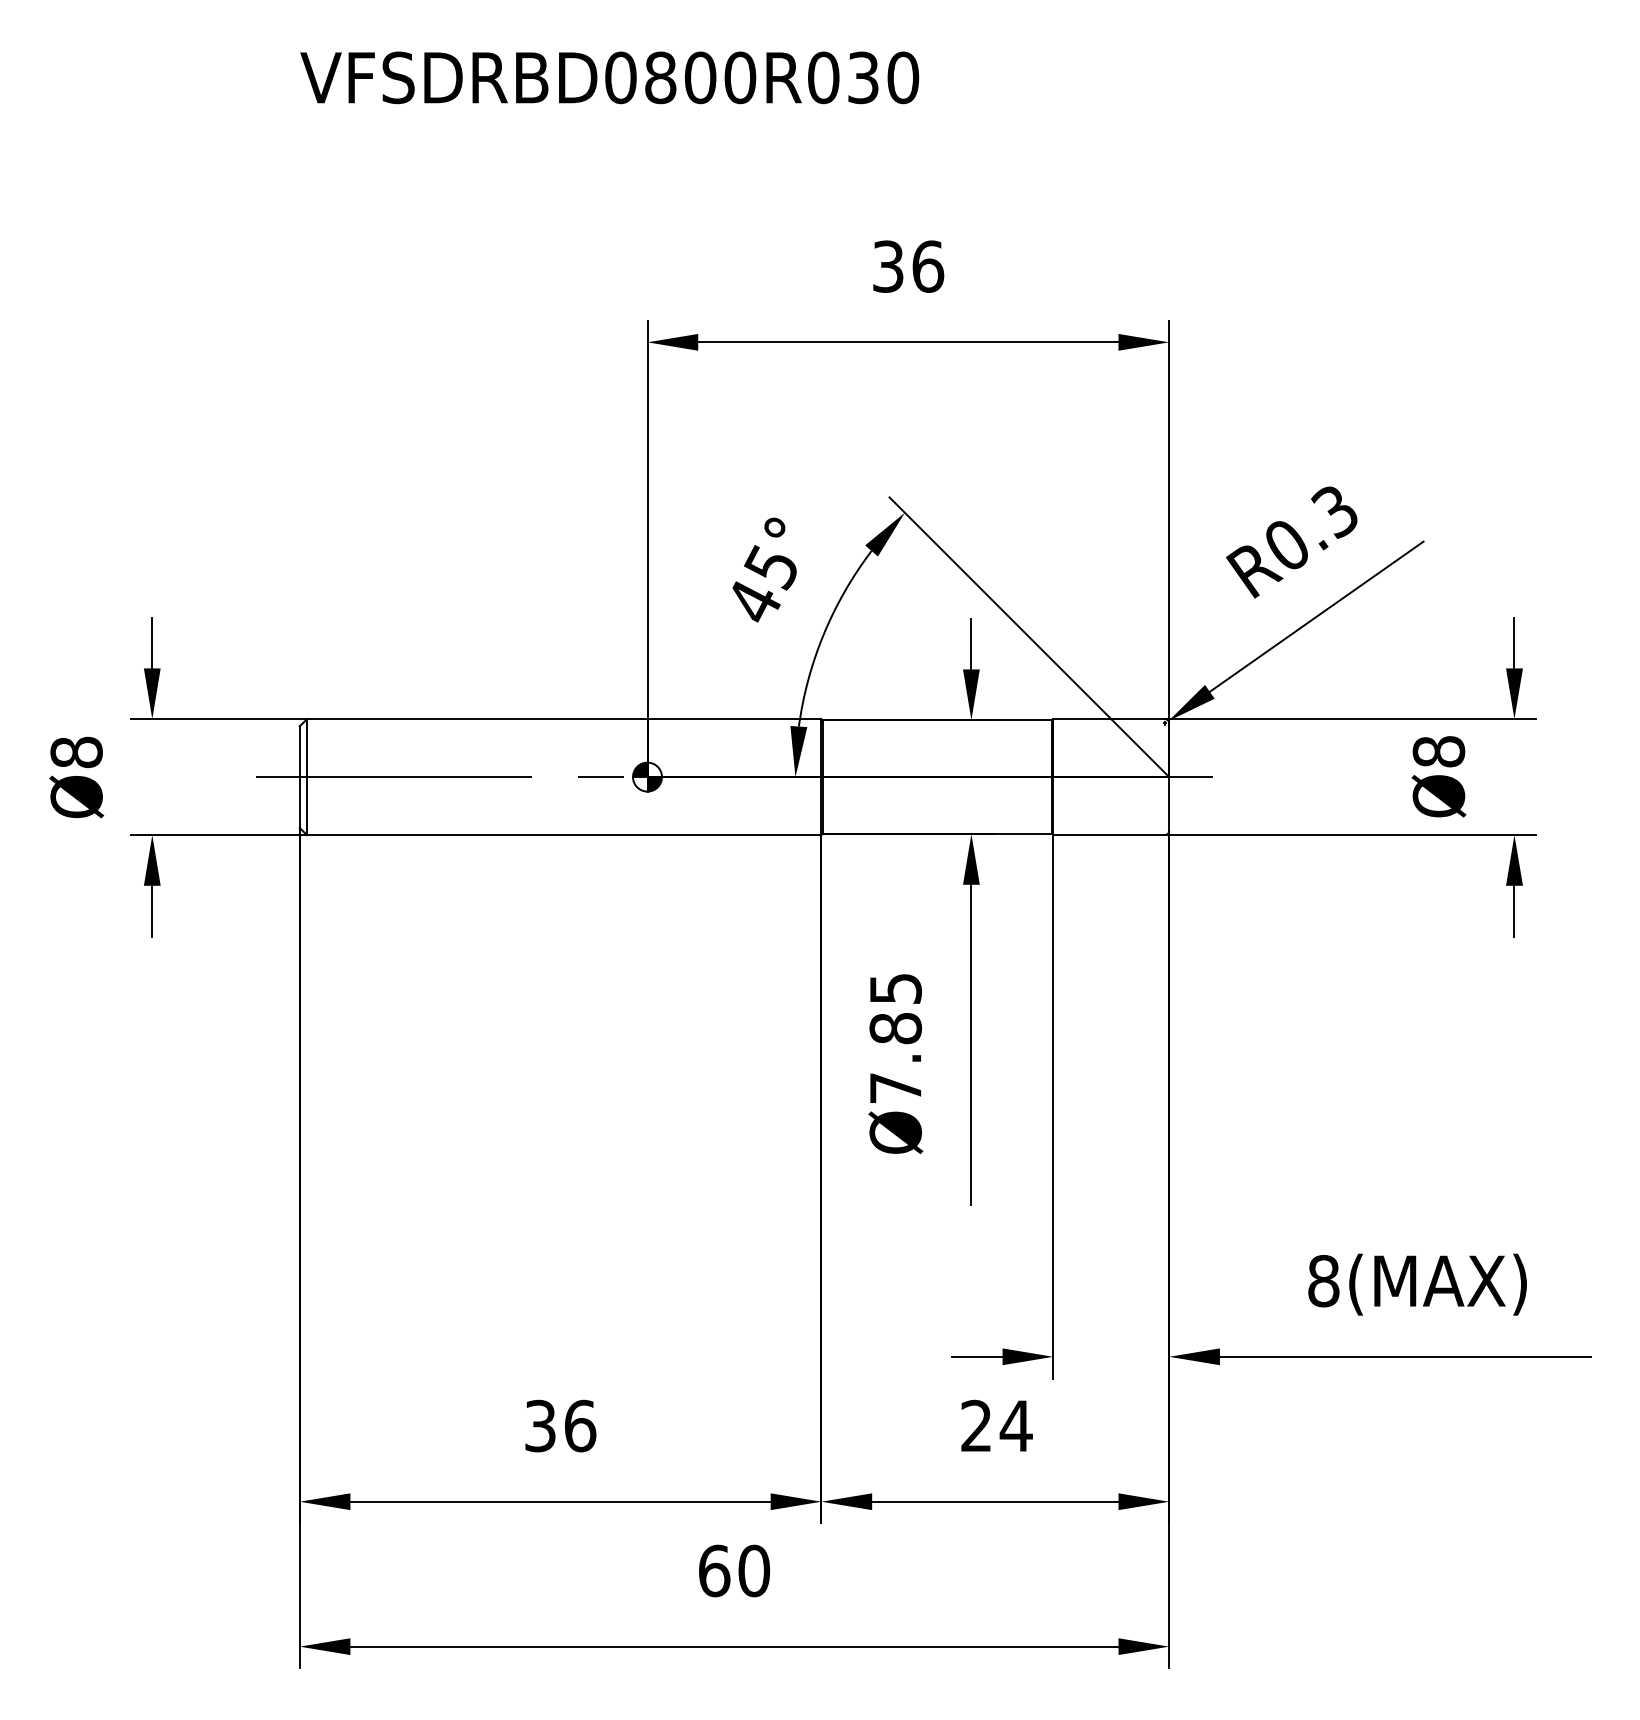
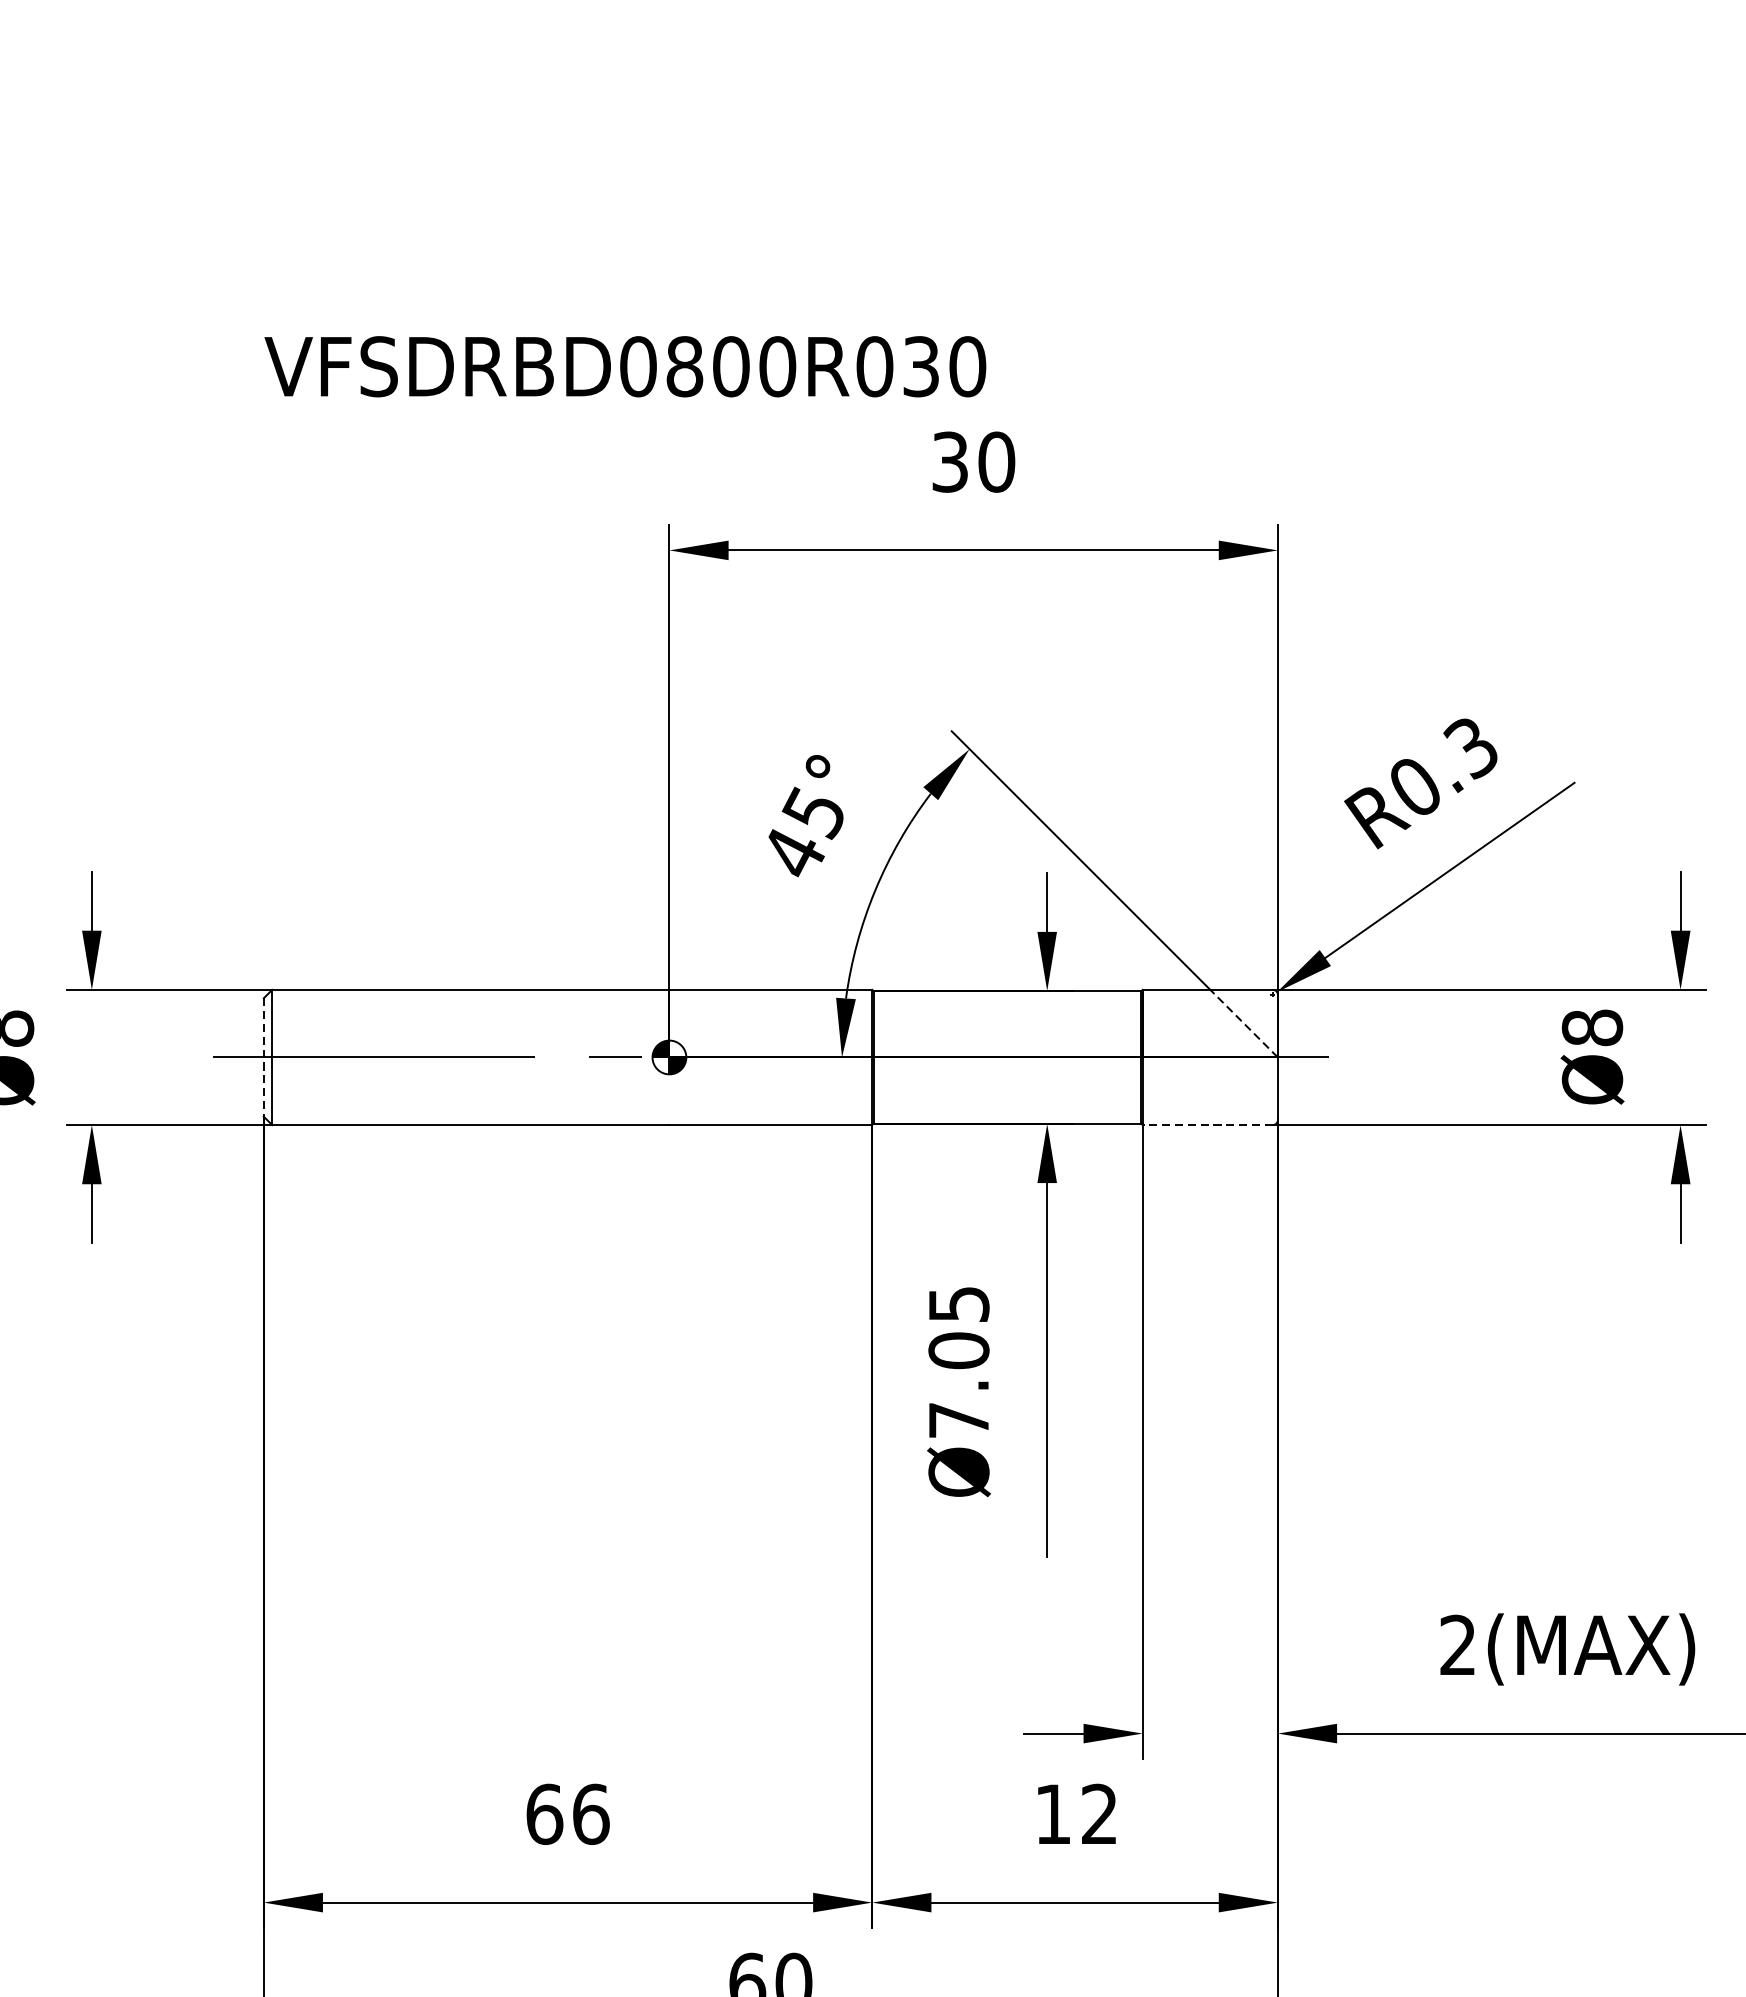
text: (609, 77) -> (625, 366), moved
text: (928, 266) -> (997, 461), 36 -> 30
line: (1140, 748) -> (1244, 1024), solid -> dashed
line: (299, 777) -> (263, 1057), solid -> dashed
line: (1109, 835) -> (1208, 1125), solid -> dashed
text: (895, 1028) -> (958, 1350), Ø7.85 -> Ø7.05
text: (1323, 1281) -> (1457, 1645), 8(MAX) -> 2(MAX)
text: (540, 1425) -> (544, 1813), 36 -> 66
text: (996, 1425) -> (1076, 1813), 24 -> 12

